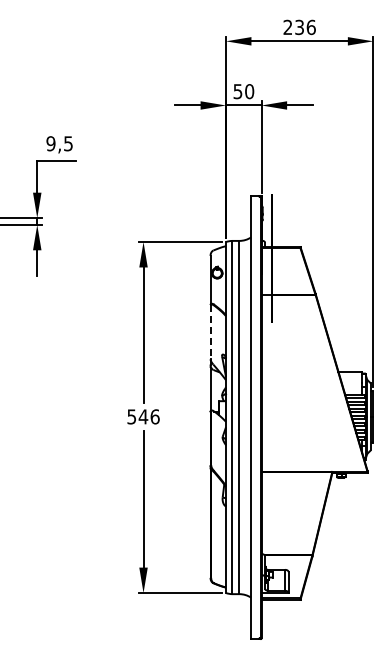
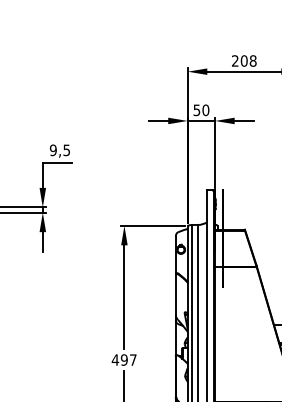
text: (305, 27) -> (248, 61), 236 -> 208
line: (210, 332) -> (175, 295), dashed -> solid
text: (143, 416) -> (124, 359), 546 -> 497

